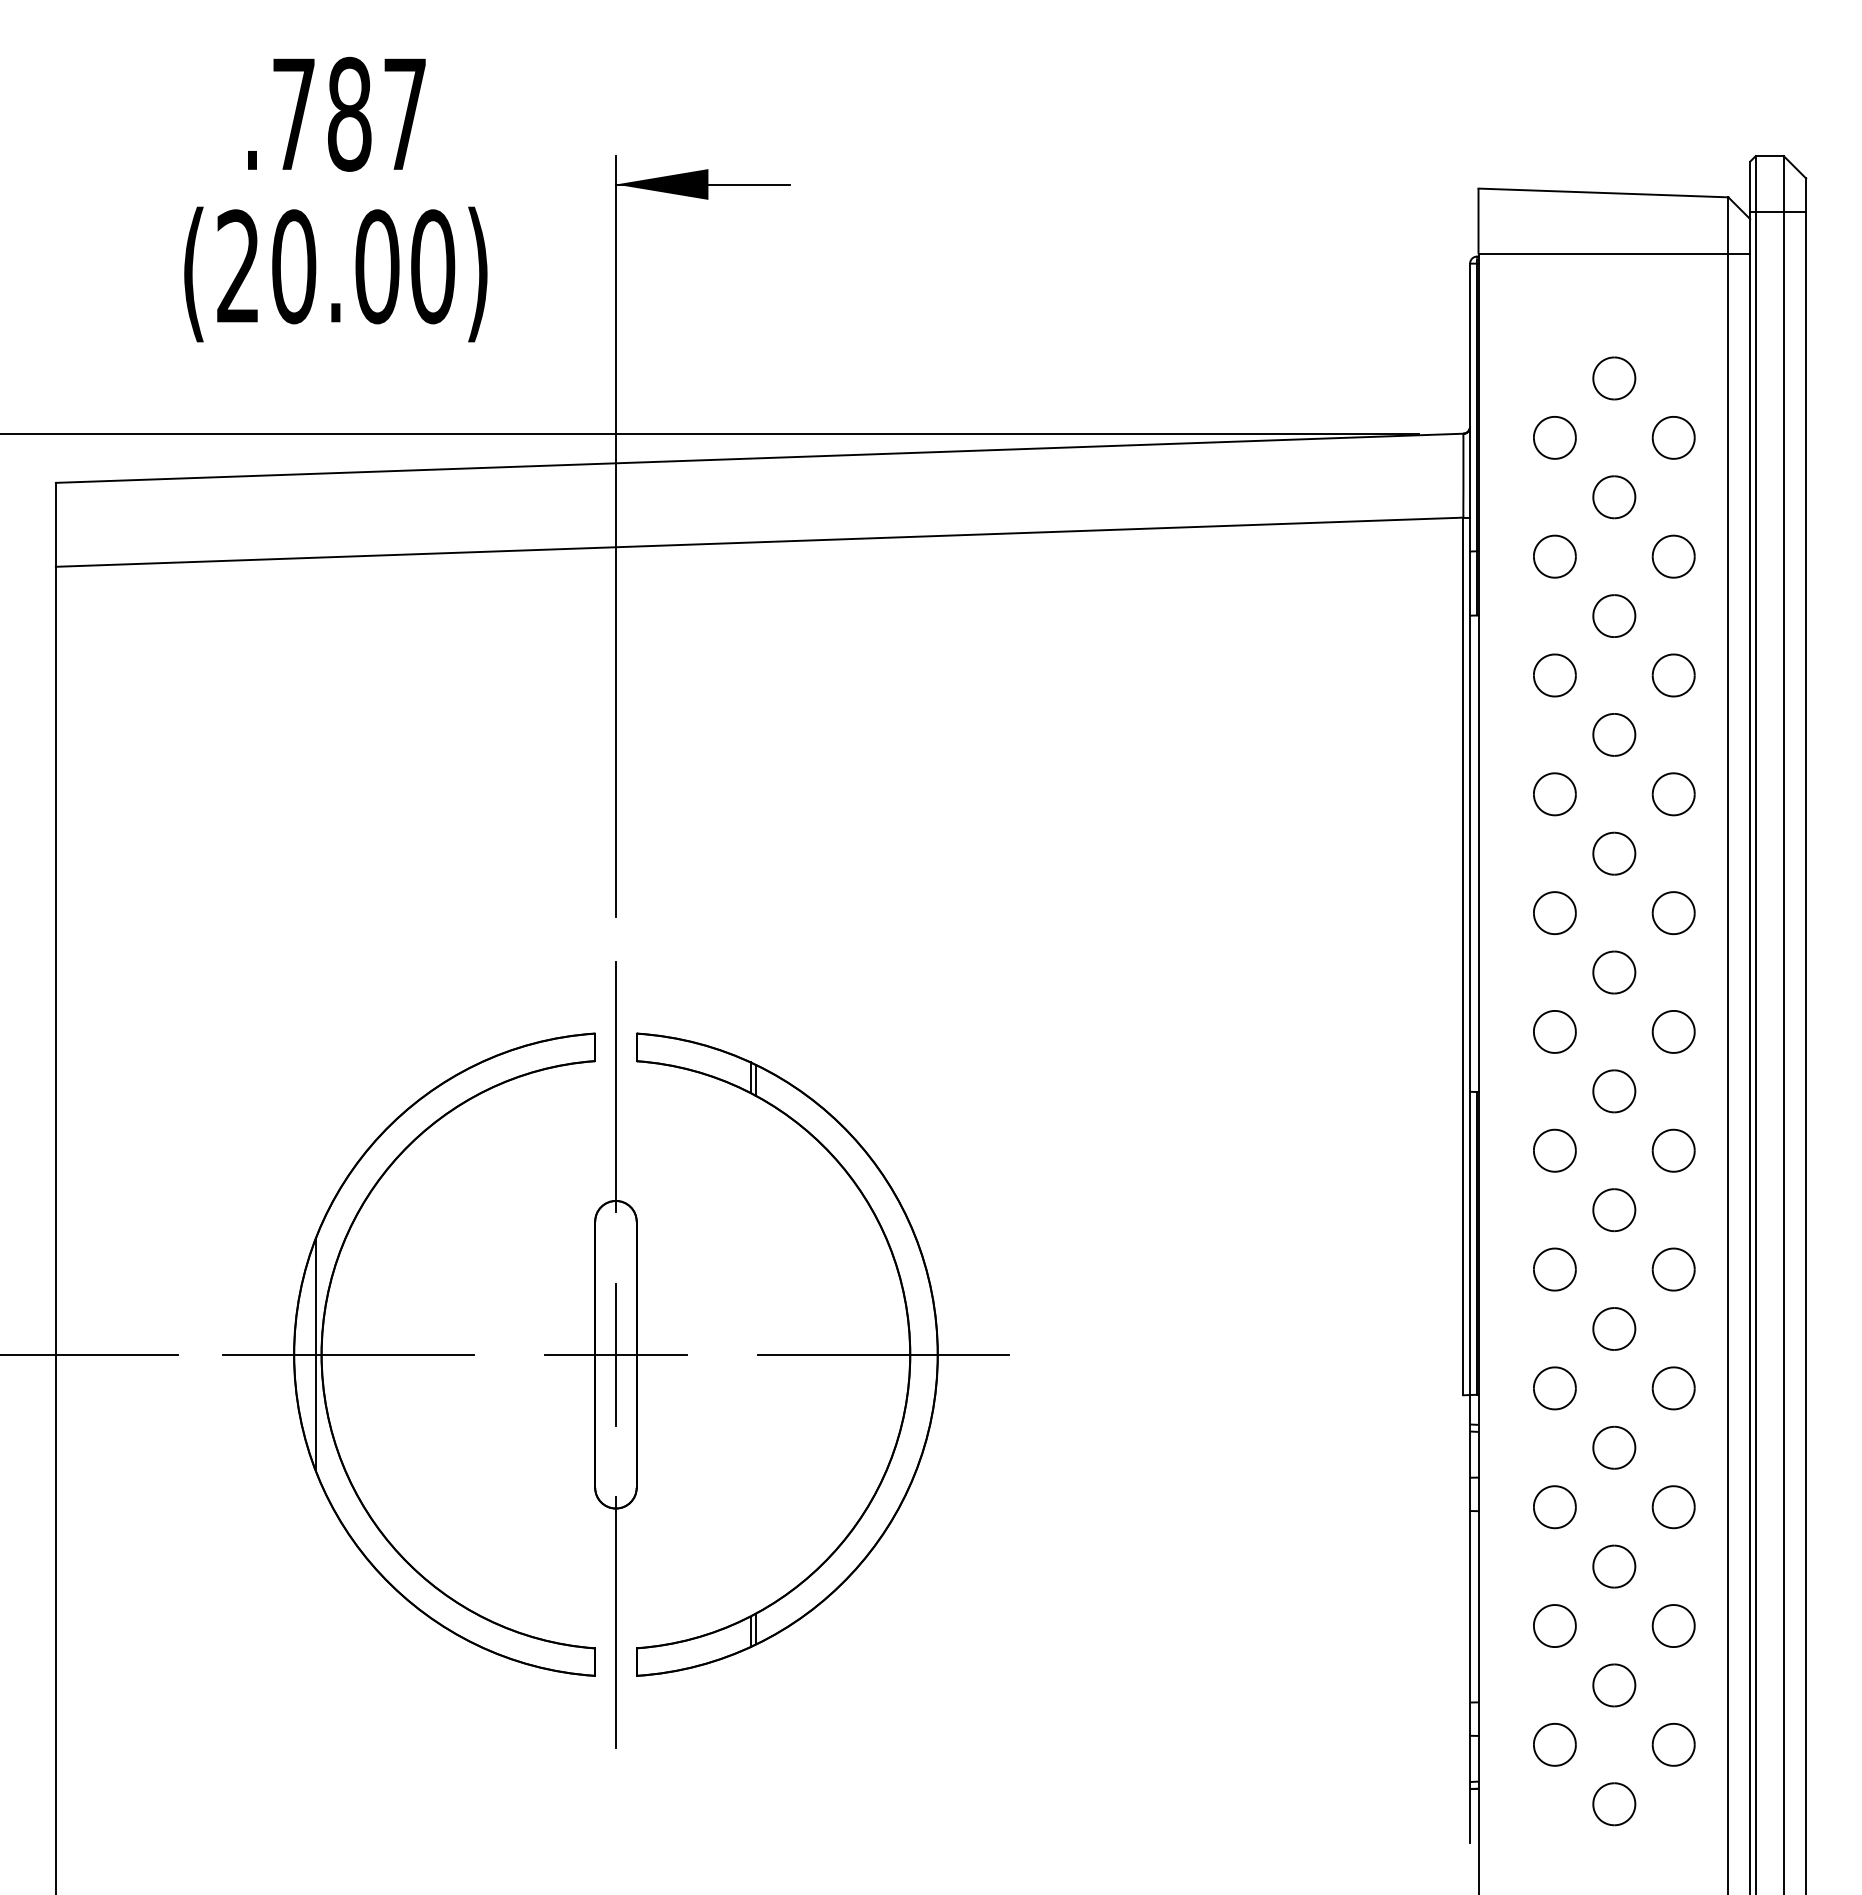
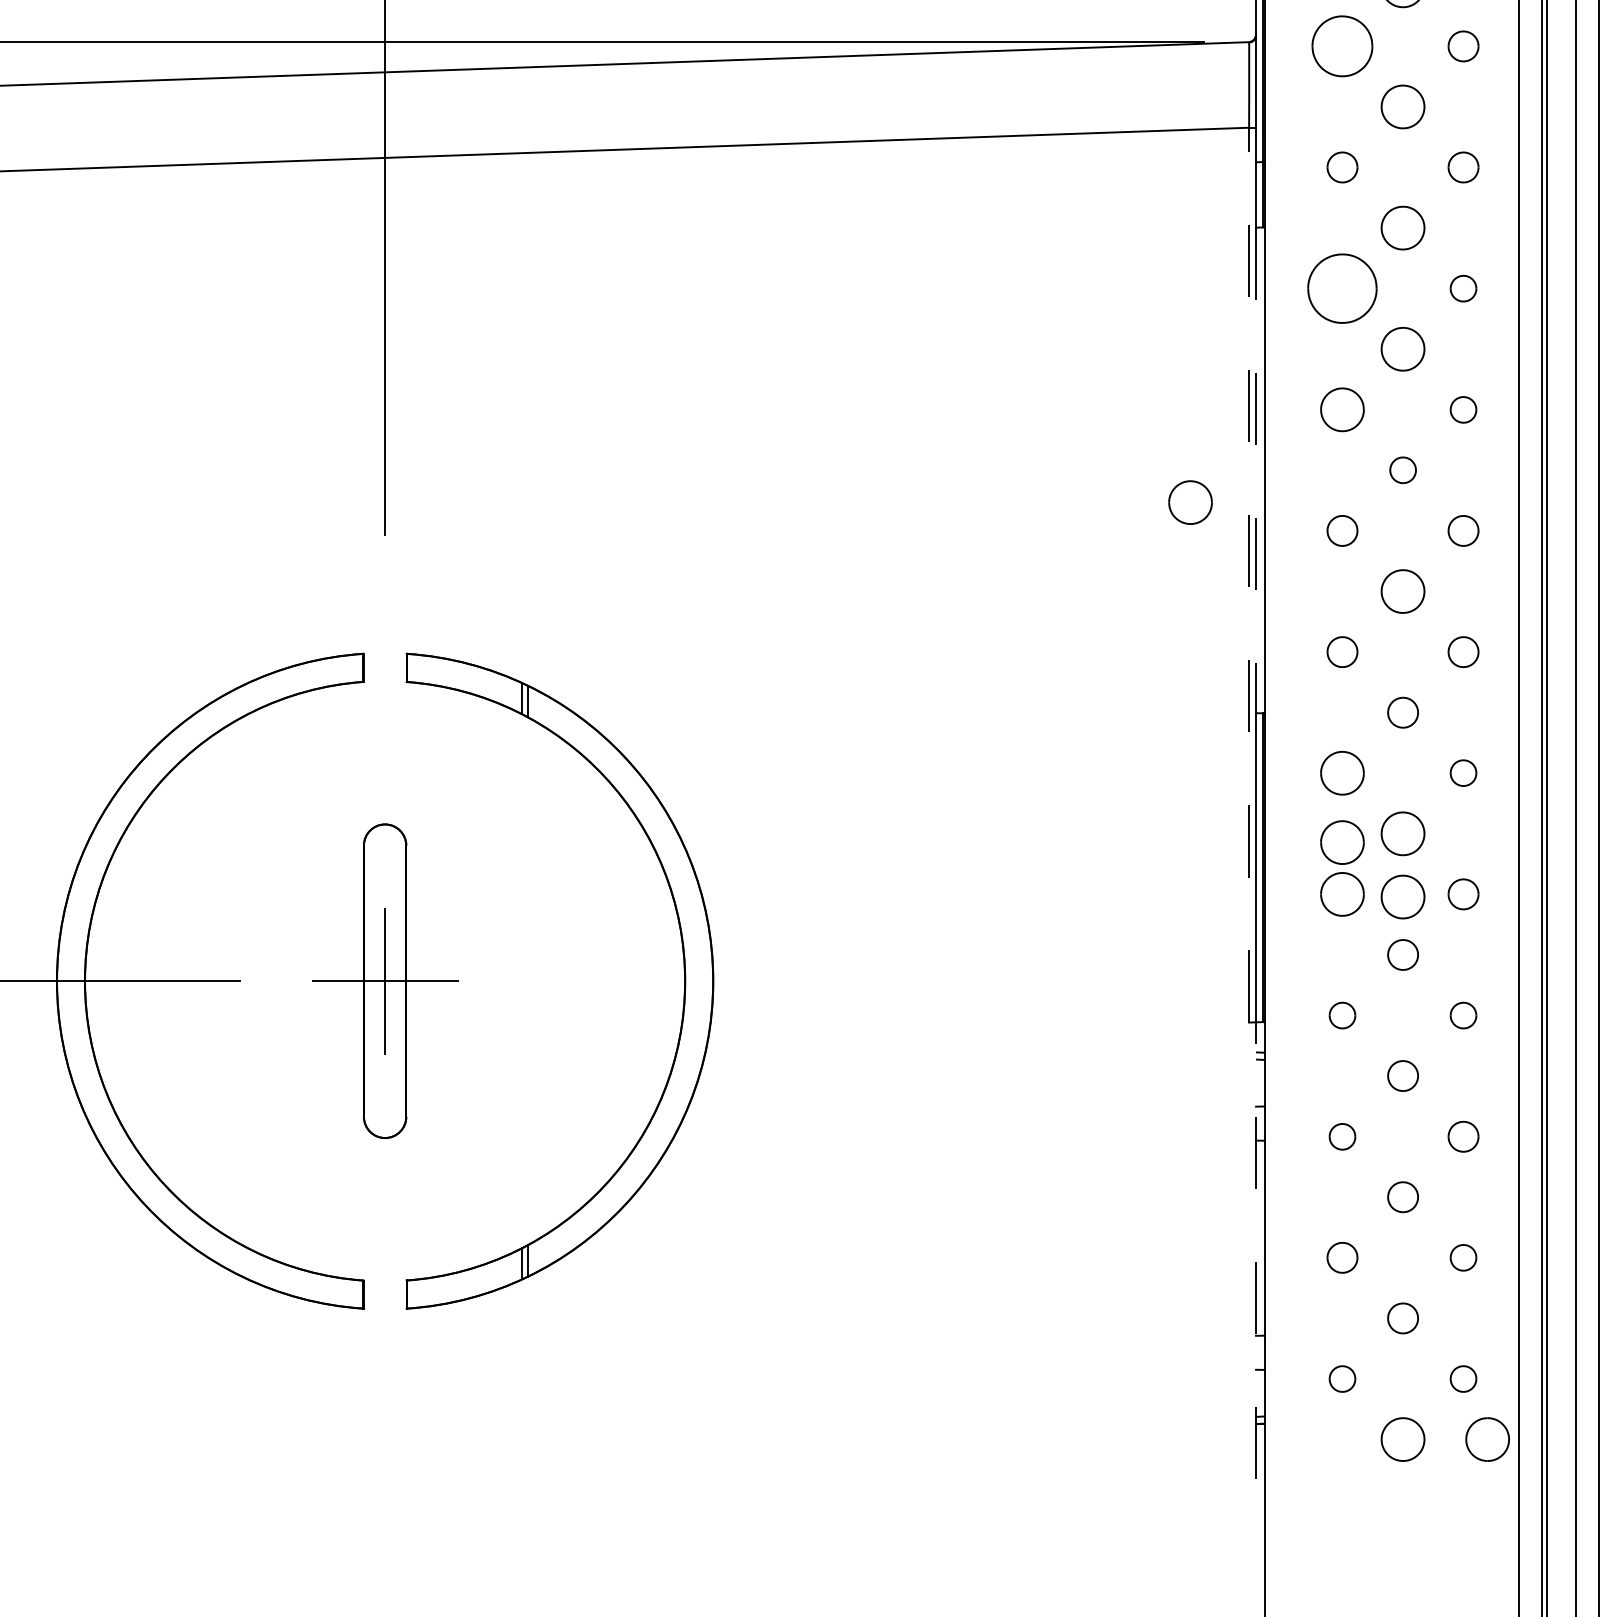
part: (1554, 437) -> (1342, 46), size x1.4
part: (1673, 437) -> (1463, 46), size x0.7
part: (1554, 556) -> (1342, 167), size x0.7
part: (1673, 556) -> (1463, 167), size x0.7
part: (1554, 675) -> (1342, 288), size x1.6
part: (1673, 675) -> (1463, 288), size x0.6
part: (1673, 794) -> (1463, 410), size x0.6
part: (1614, 853) -> (1403, 470), size x0.6
line: (1470, 854) -> (1256, 471), solid -> dashed
part: (1405, 885) -> (1190, 502), added
part: (1554, 912) -> (1342, 530), size x0.7
part: (1673, 912) -> (1463, 530), size x0.7
line: (1463, 956) -> (1249, 575), solid -> dashed
part: (1554, 1031) -> (1342, 651), size x0.7
part: (1673, 1031) -> (1463, 651), size x0.7
line: (615, 1086) -> (384, 707), removed
part: (1614, 1091) -> (1403, 712), size x0.7
part: (1673, 1150) -> (1463, 772), size x0.6
part: (1554, 1218) -> (1342, 842), added
part: (1673, 1269) -> (1463, 894), size x0.7
part: (1614, 1272) -> (1403, 897), added
part: (1614, 1328) -> (1403, 954), size x0.7
line: (315, 1354) -> (78, 980), removed
line: (883, 1354) -> (657, 980), removed
part: (1554, 1388) -> (1342, 1015), size x0.6
part: (1673, 1388) -> (1463, 1015), size x0.6
part: (1614, 1447) -> (1403, 1075), size x0.7
part: (1554, 1507) -> (1342, 1136), size x0.6
part: (1673, 1507) -> (1463, 1136), size x0.7
part: (1614, 1566) -> (1403, 1197), size x0.7
line: (1470, 1618) -> (1256, 1250), solid -> dashed
line: (615, 1622) -> (384, 1254), removed
part: (1554, 1625) -> (1342, 1257), size x0.7
part: (1673, 1625) -> (1463, 1257), size x0.6
part: (1614, 1685) -> (1403, 1318), size x0.7
part: (1554, 1744) -> (1342, 1378), size x0.6
part: (1673, 1744) -> (1463, 1378), size x0.6
part: (1697, 1804) -> (1487, 1439), added

